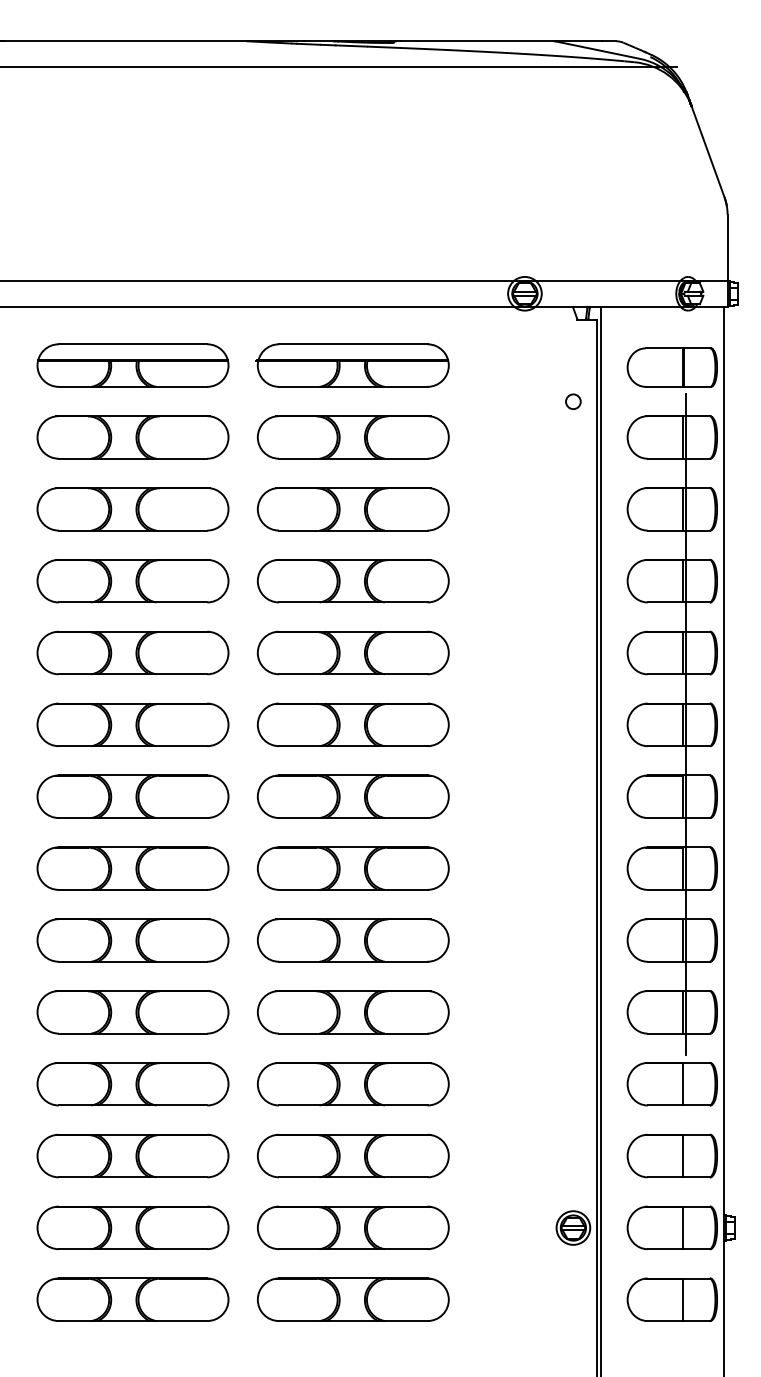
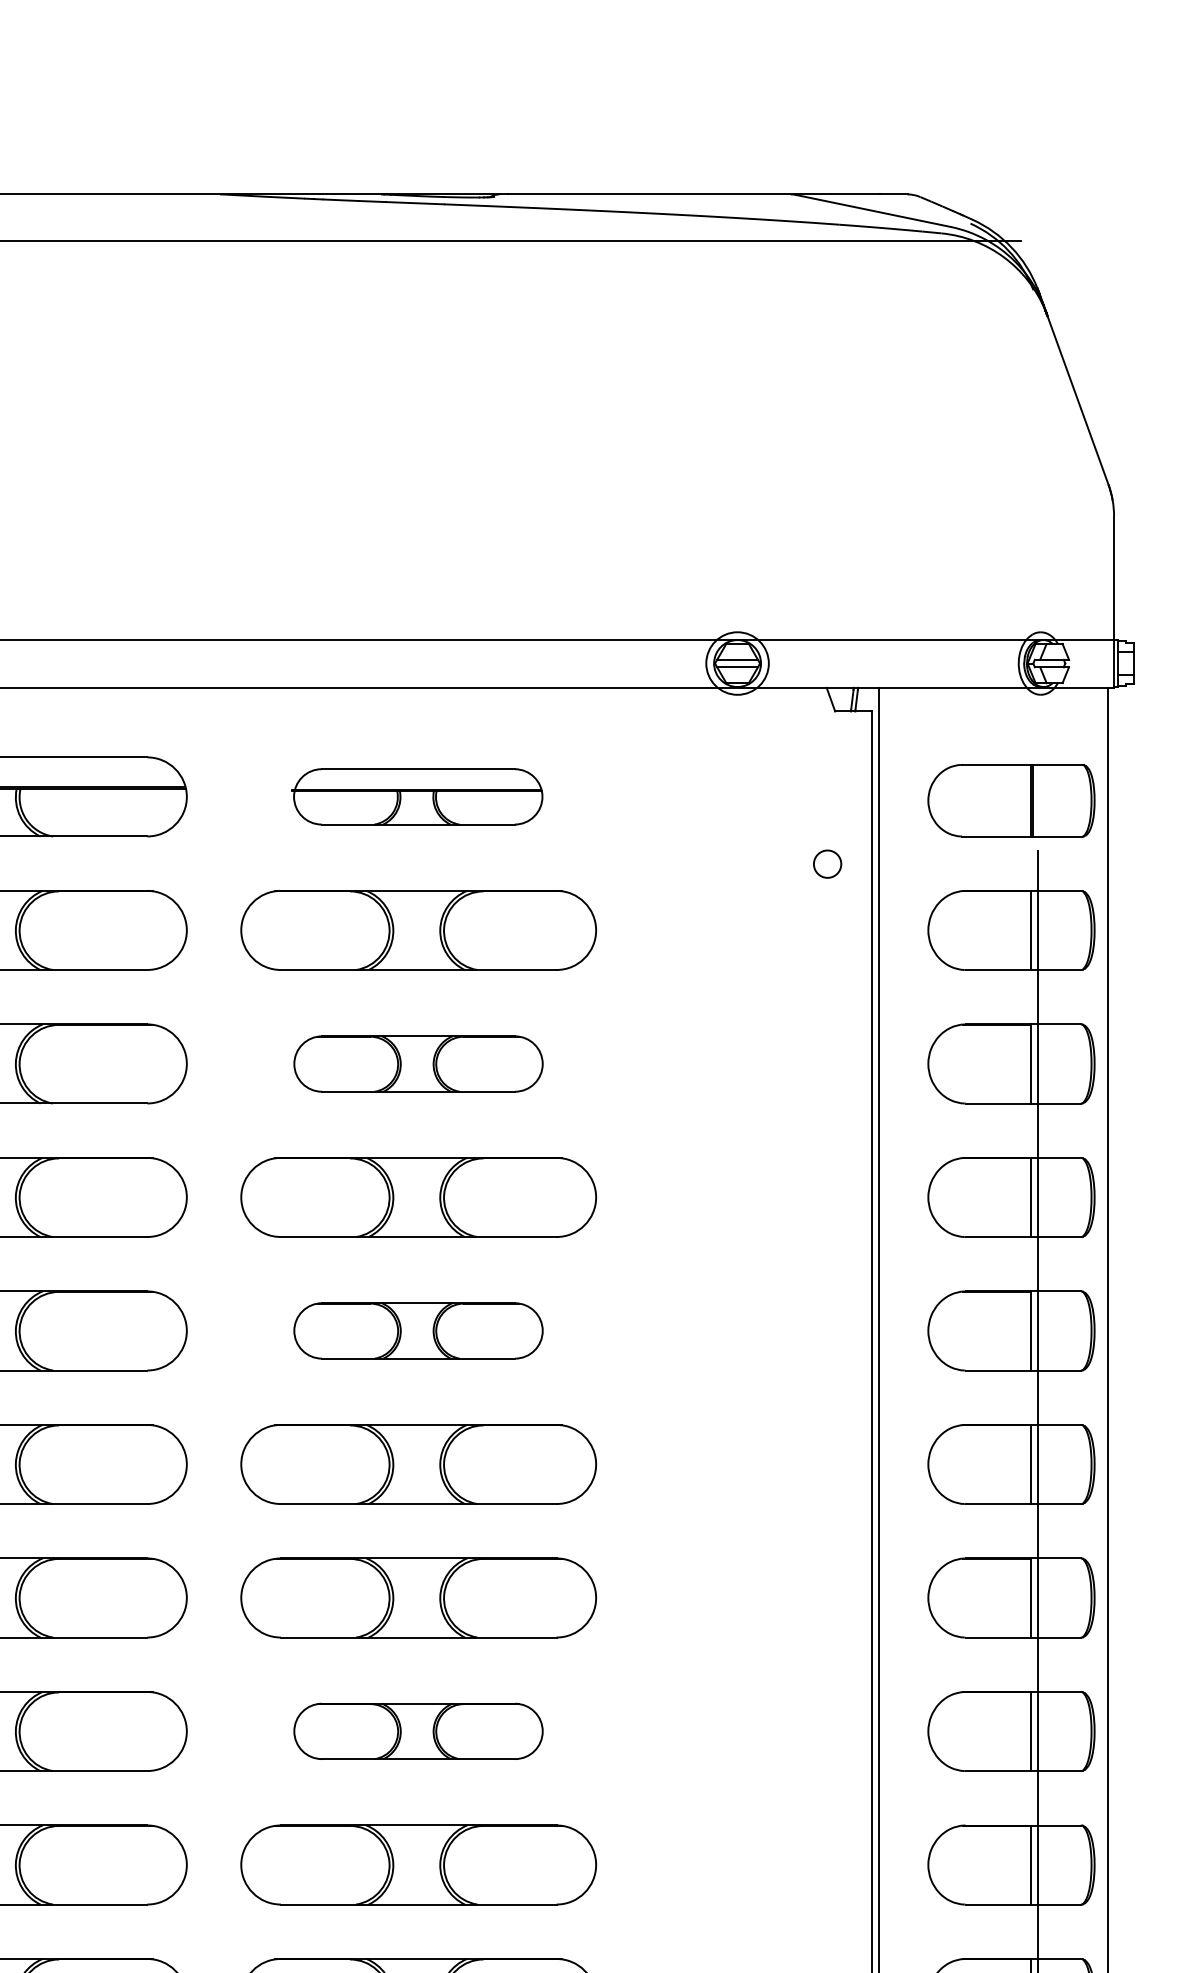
part: (352, 365) -> (417, 796), size x0.7
part: (352, 509) -> (417, 1064), size x0.7
part: (352, 652) -> (417, 1329), size x0.7
part: (352, 868) -> (417, 1731), size x0.7

